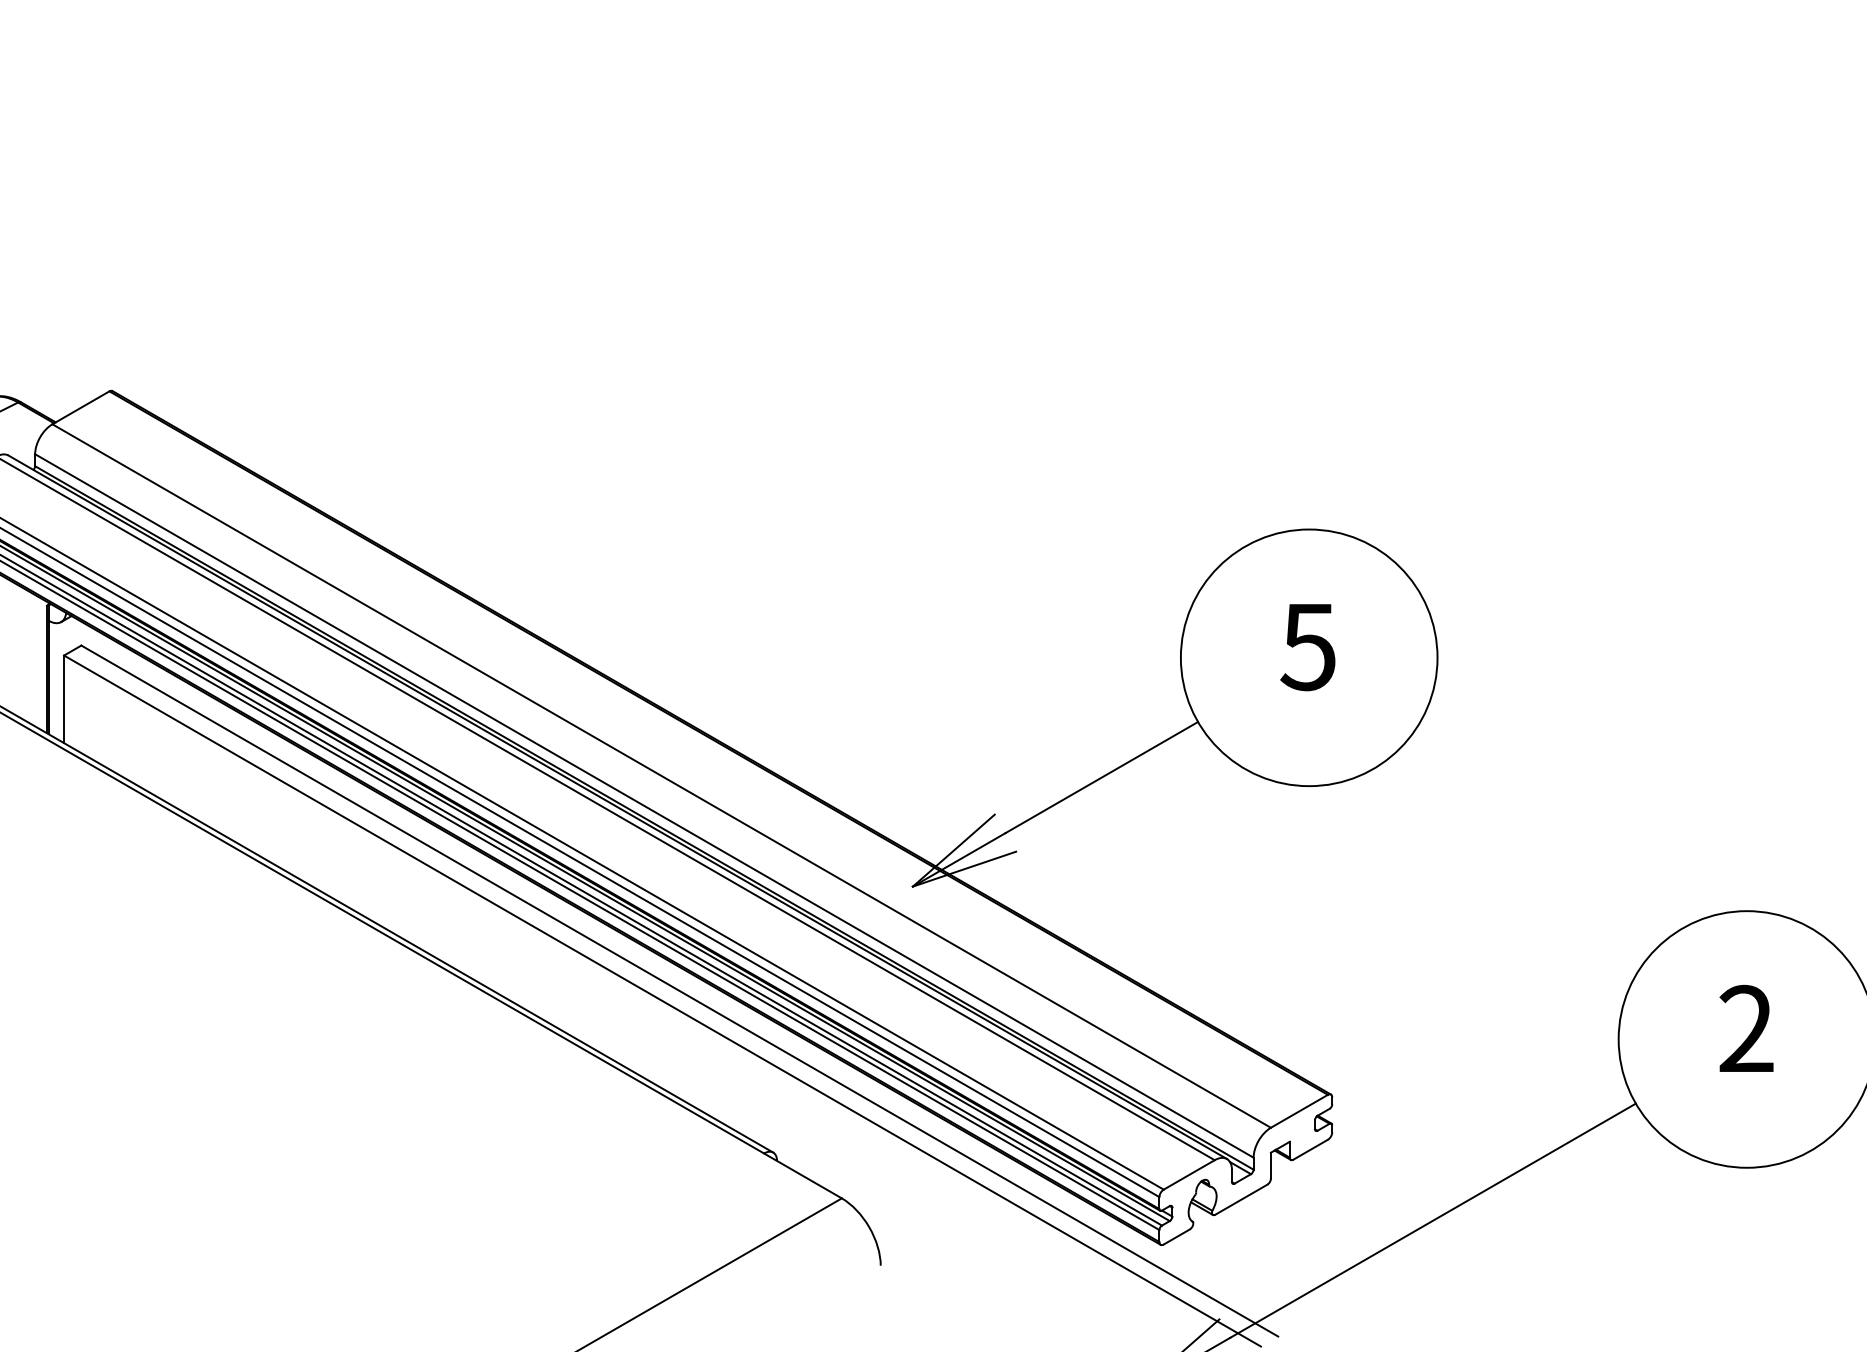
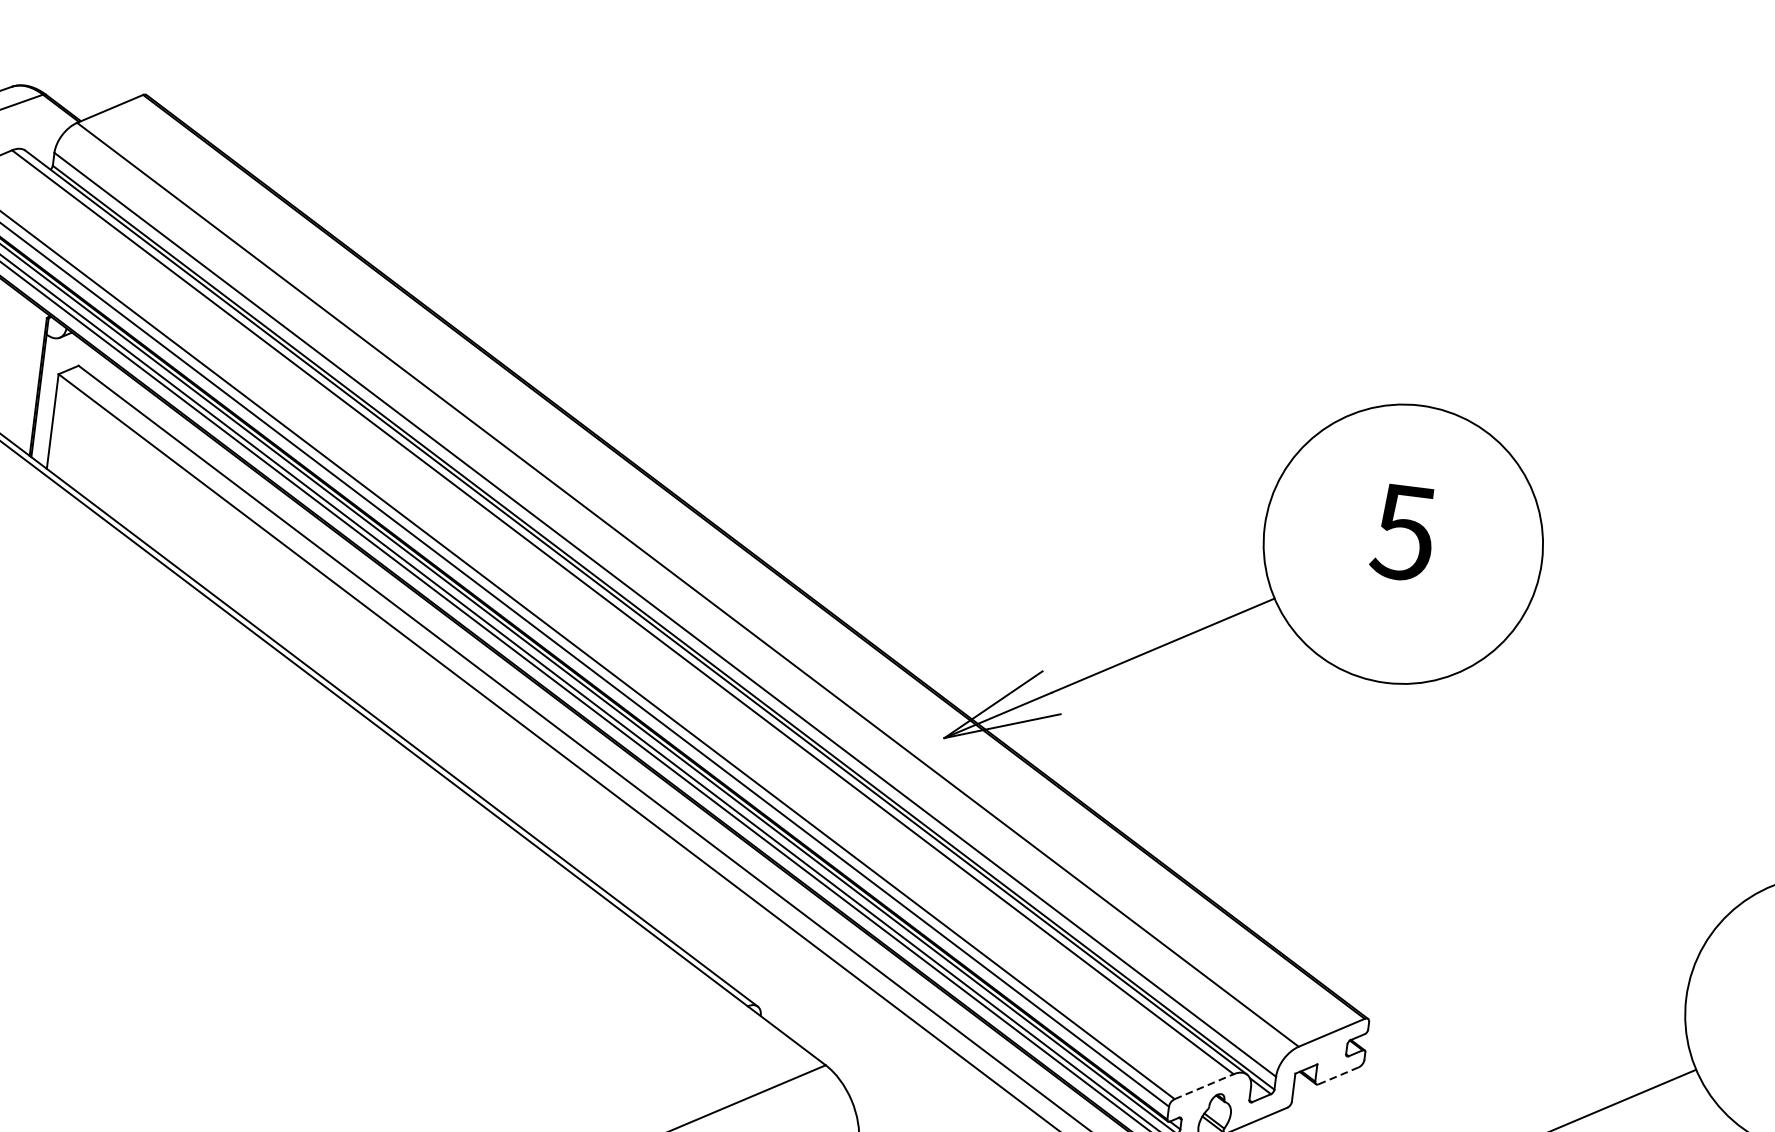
line: (1310, 1149) -> (1338, 1075), solid -> dashed
line: (1189, 1174) -> (1204, 1086), solid -> dashed

